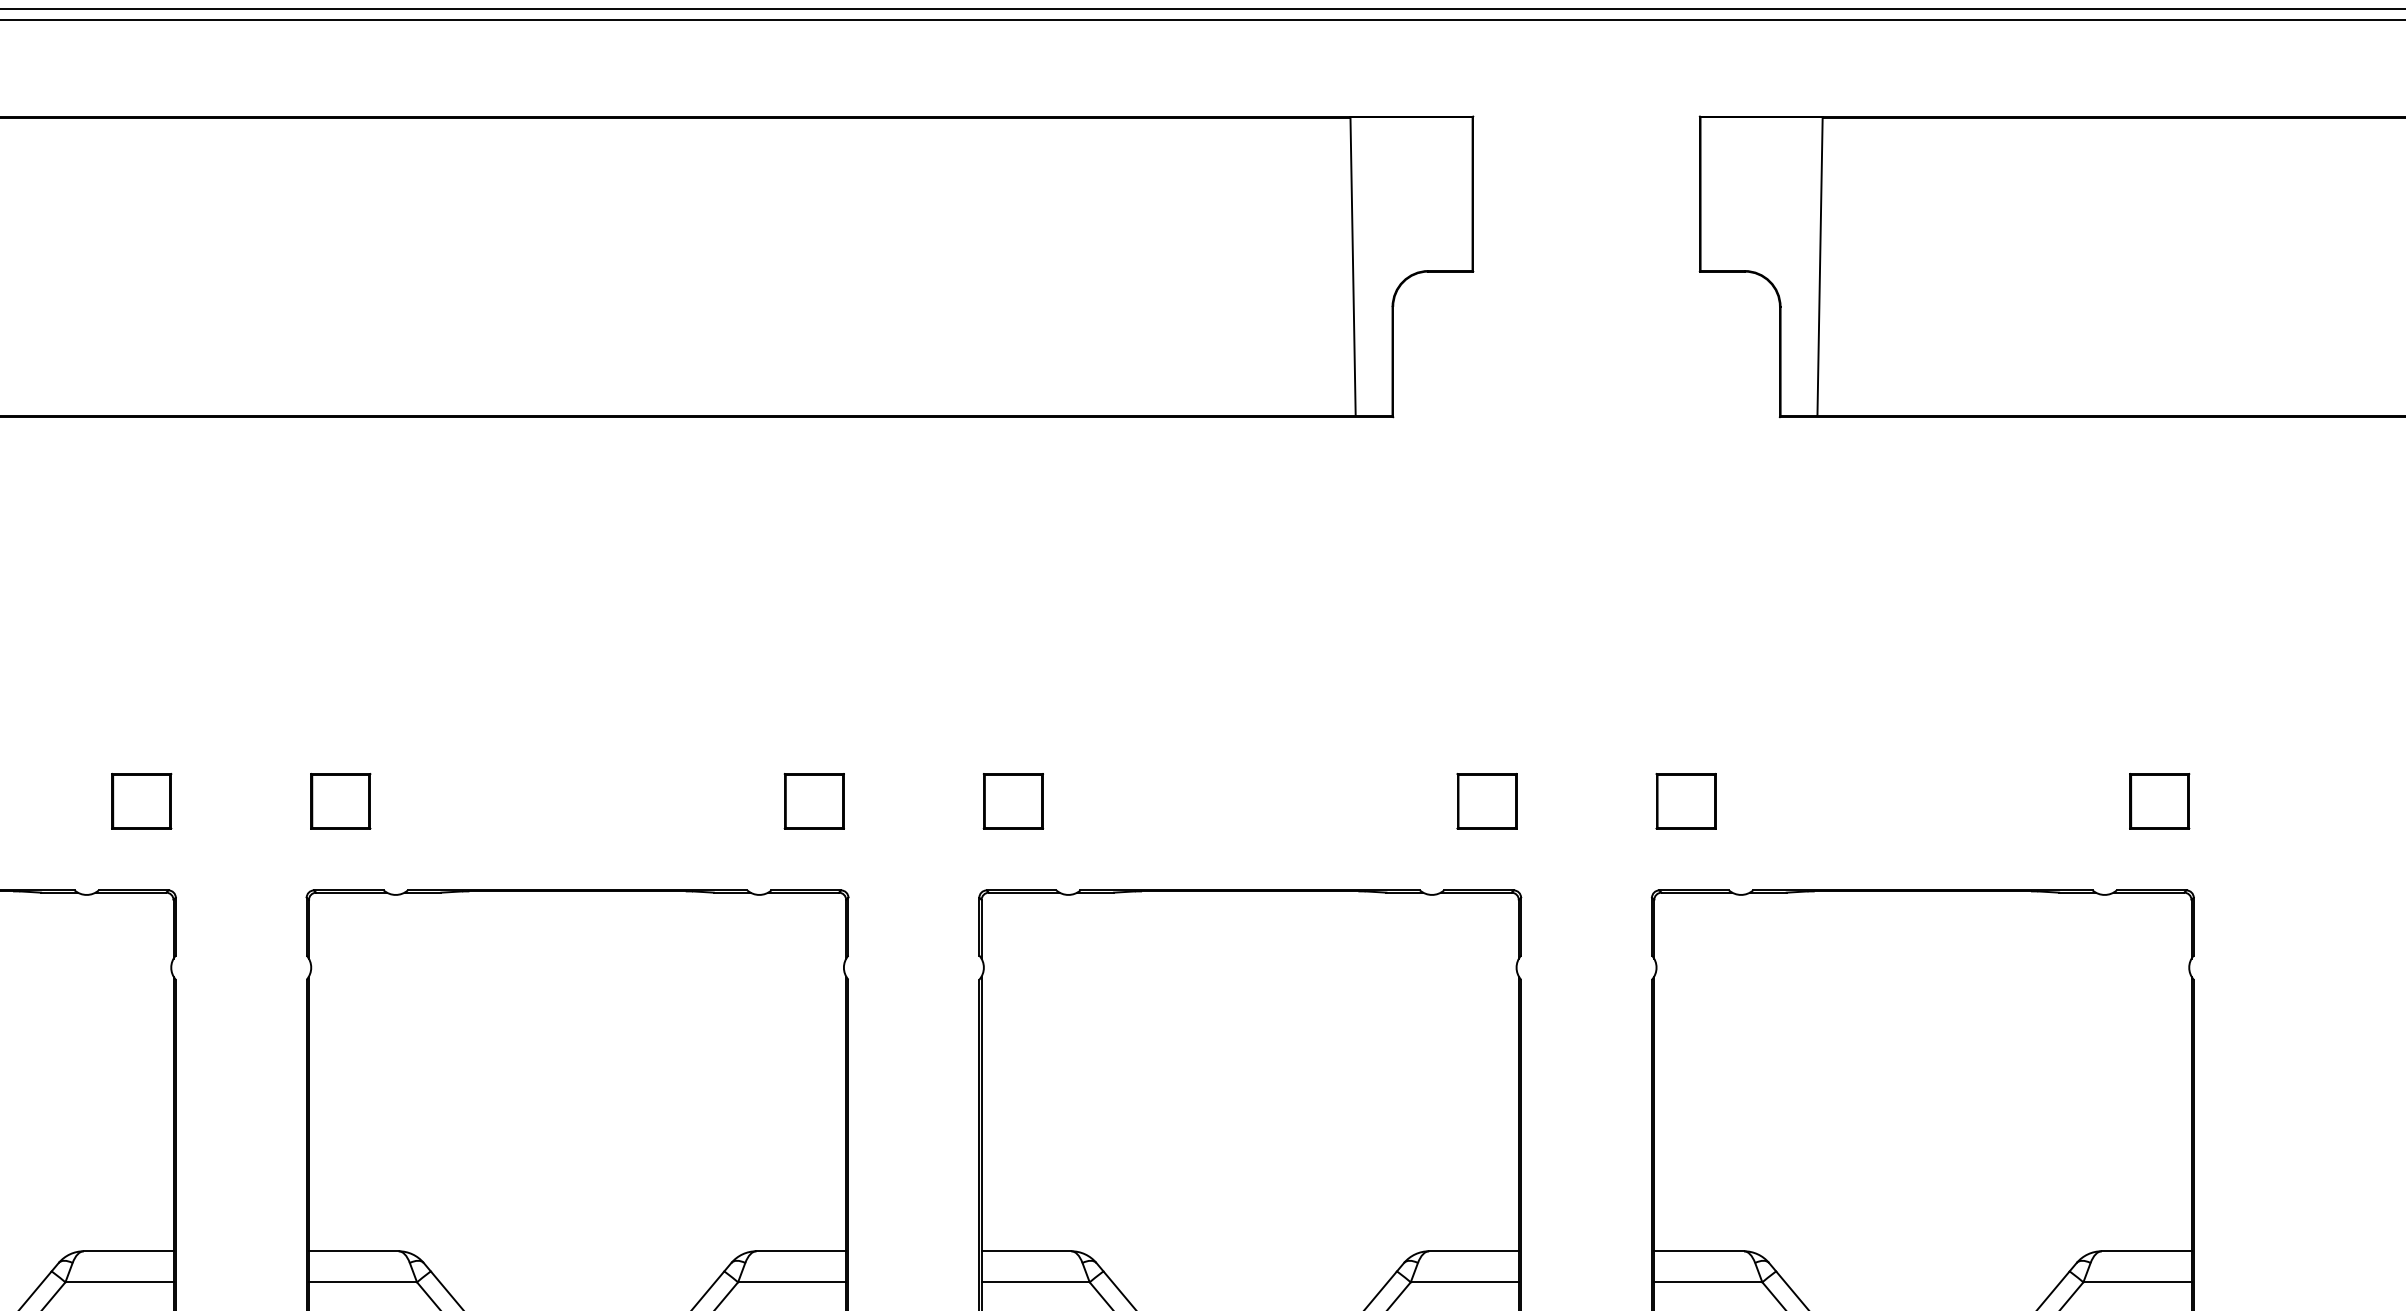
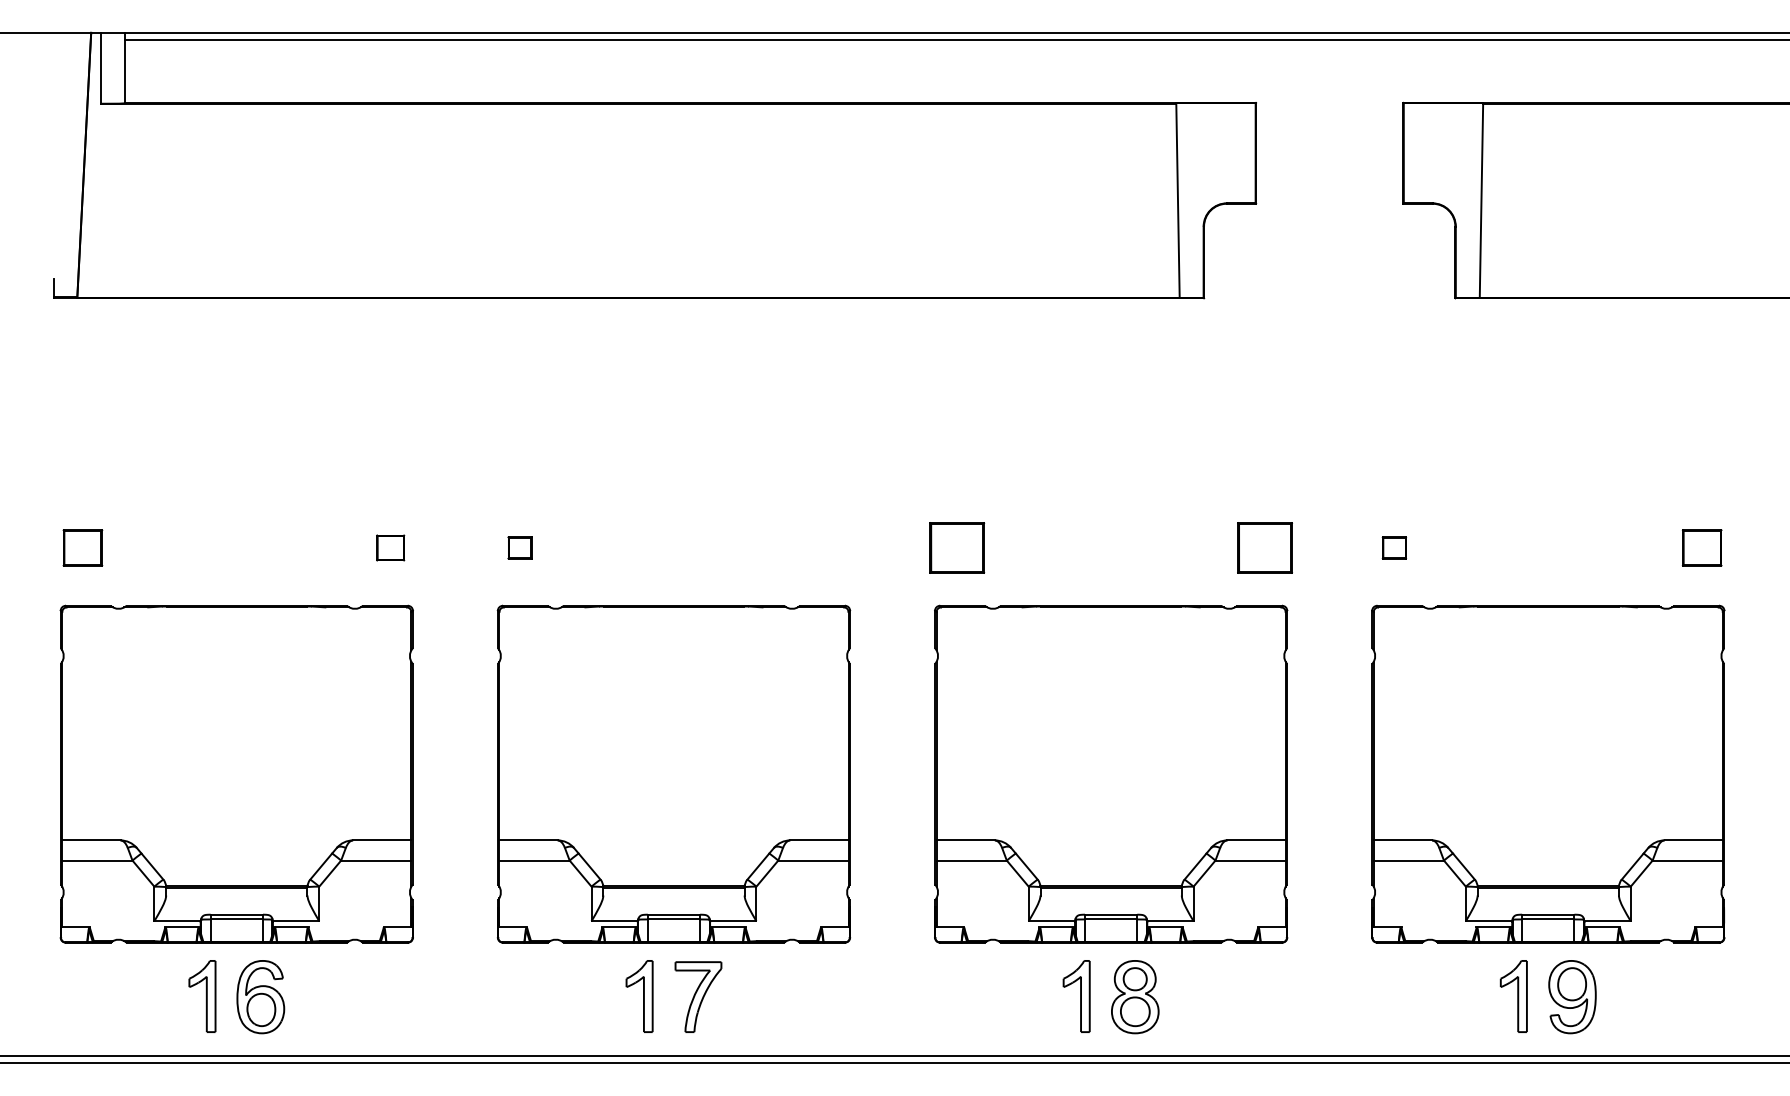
part: (141, 800) -> (390, 547), size x0.7
part: (339, 800) -> (519, 547), size x0.6
part: (813, 800) -> (827, 547), removed
part: (1013, 800) -> (957, 547), size x1.4
part: (1486, 800) -> (1264, 547), size x1.4
part: (1686, 800) -> (1394, 547), size x0.6

